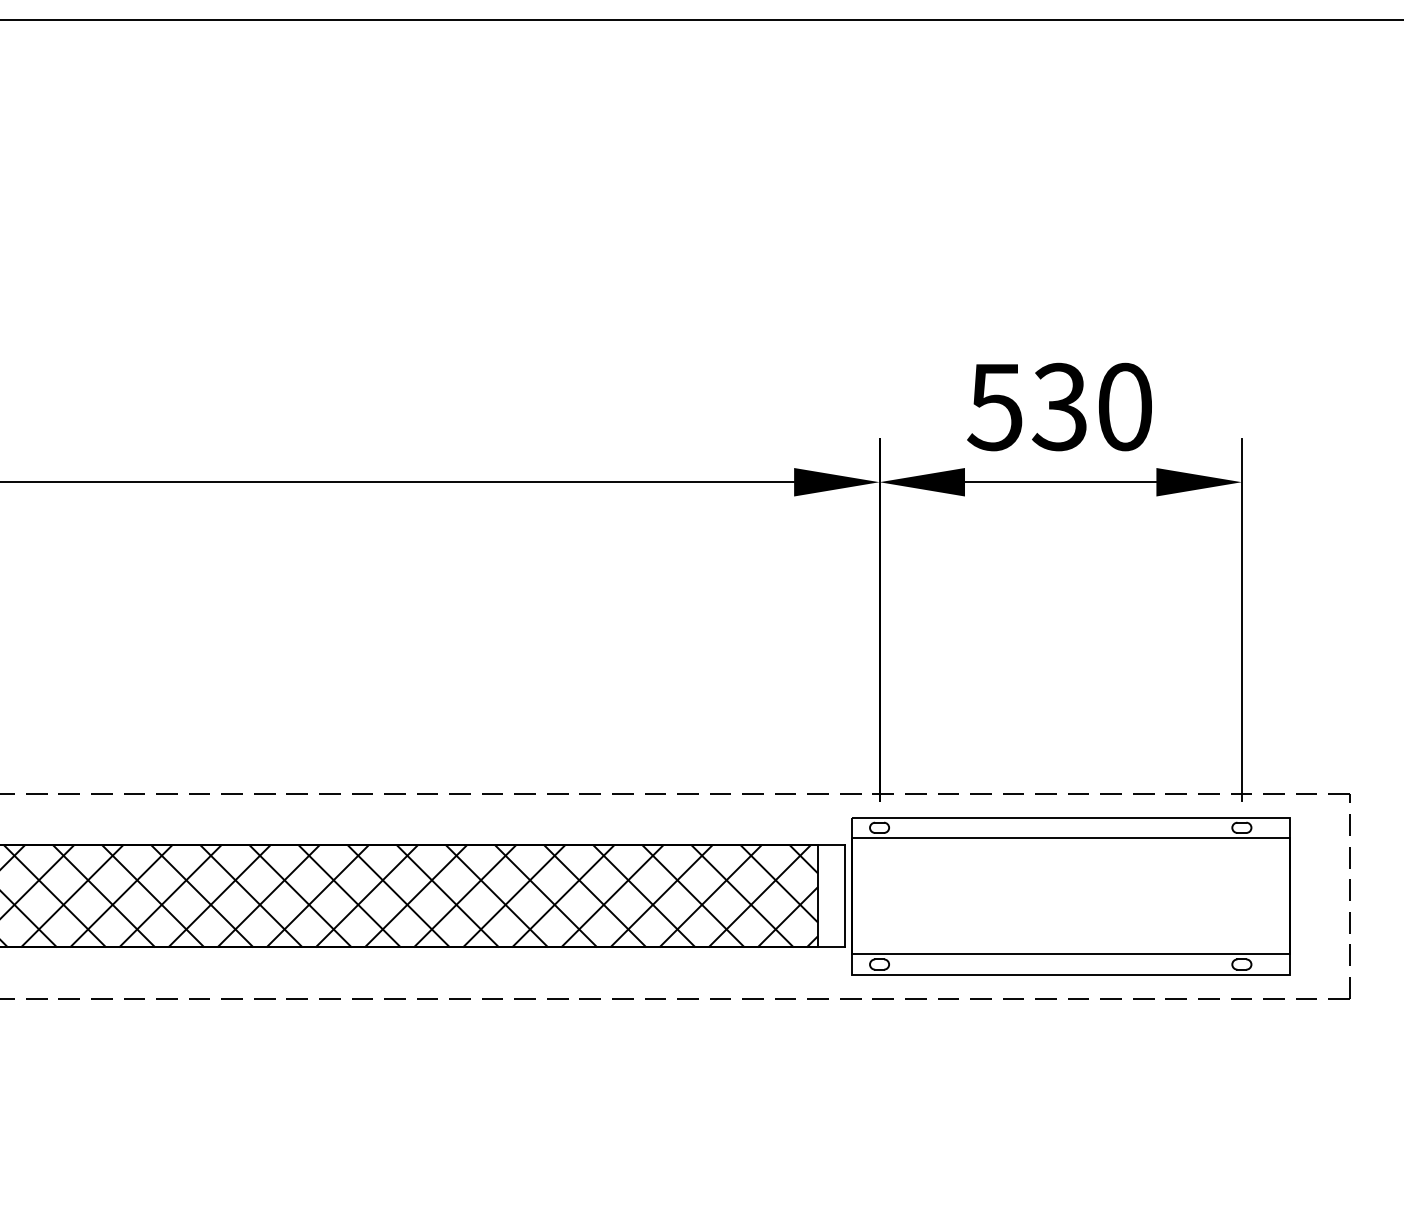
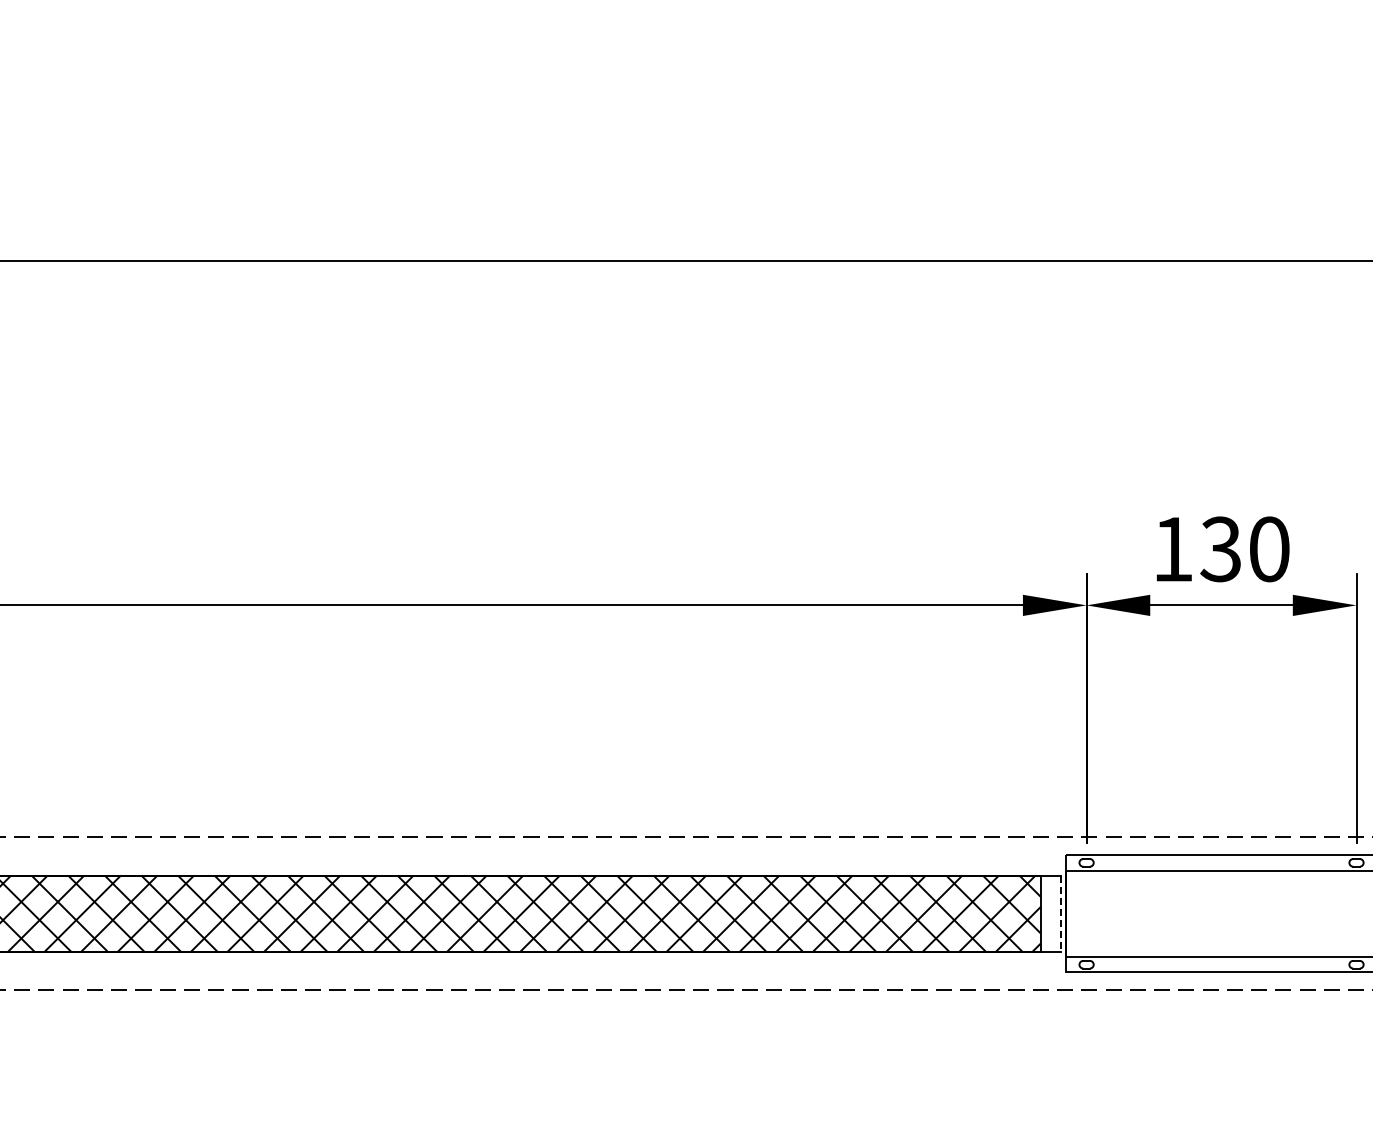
text: (993, 407) -> (1171, 549), 530 -> 130
line: (845, 897) -> (1061, 914), solid -> dashed

